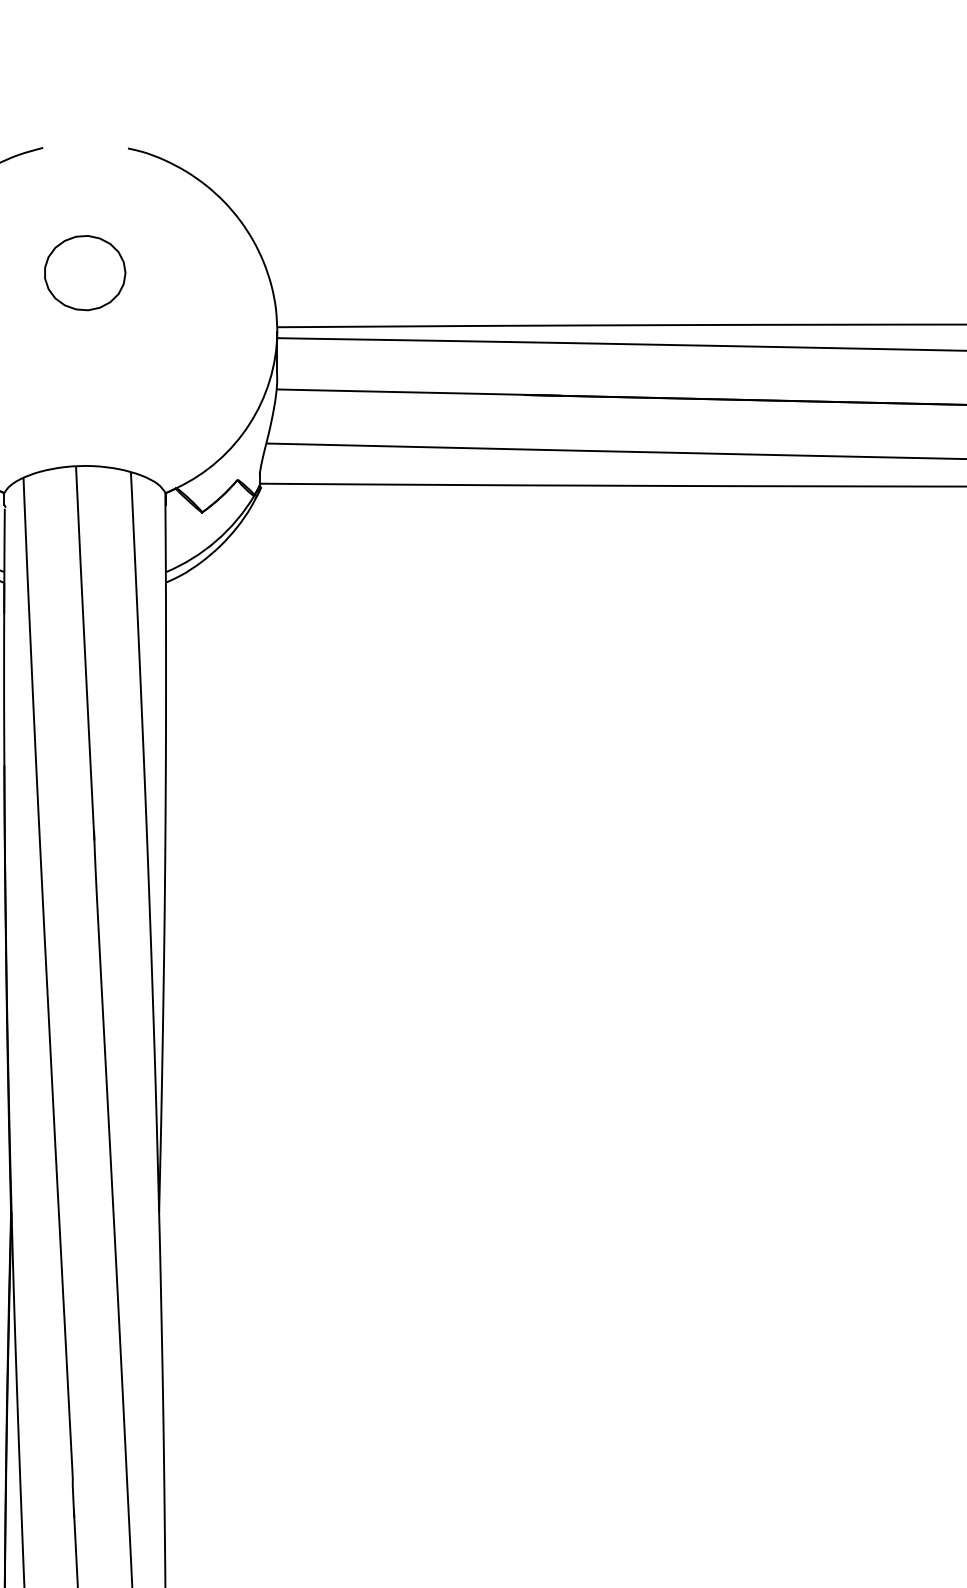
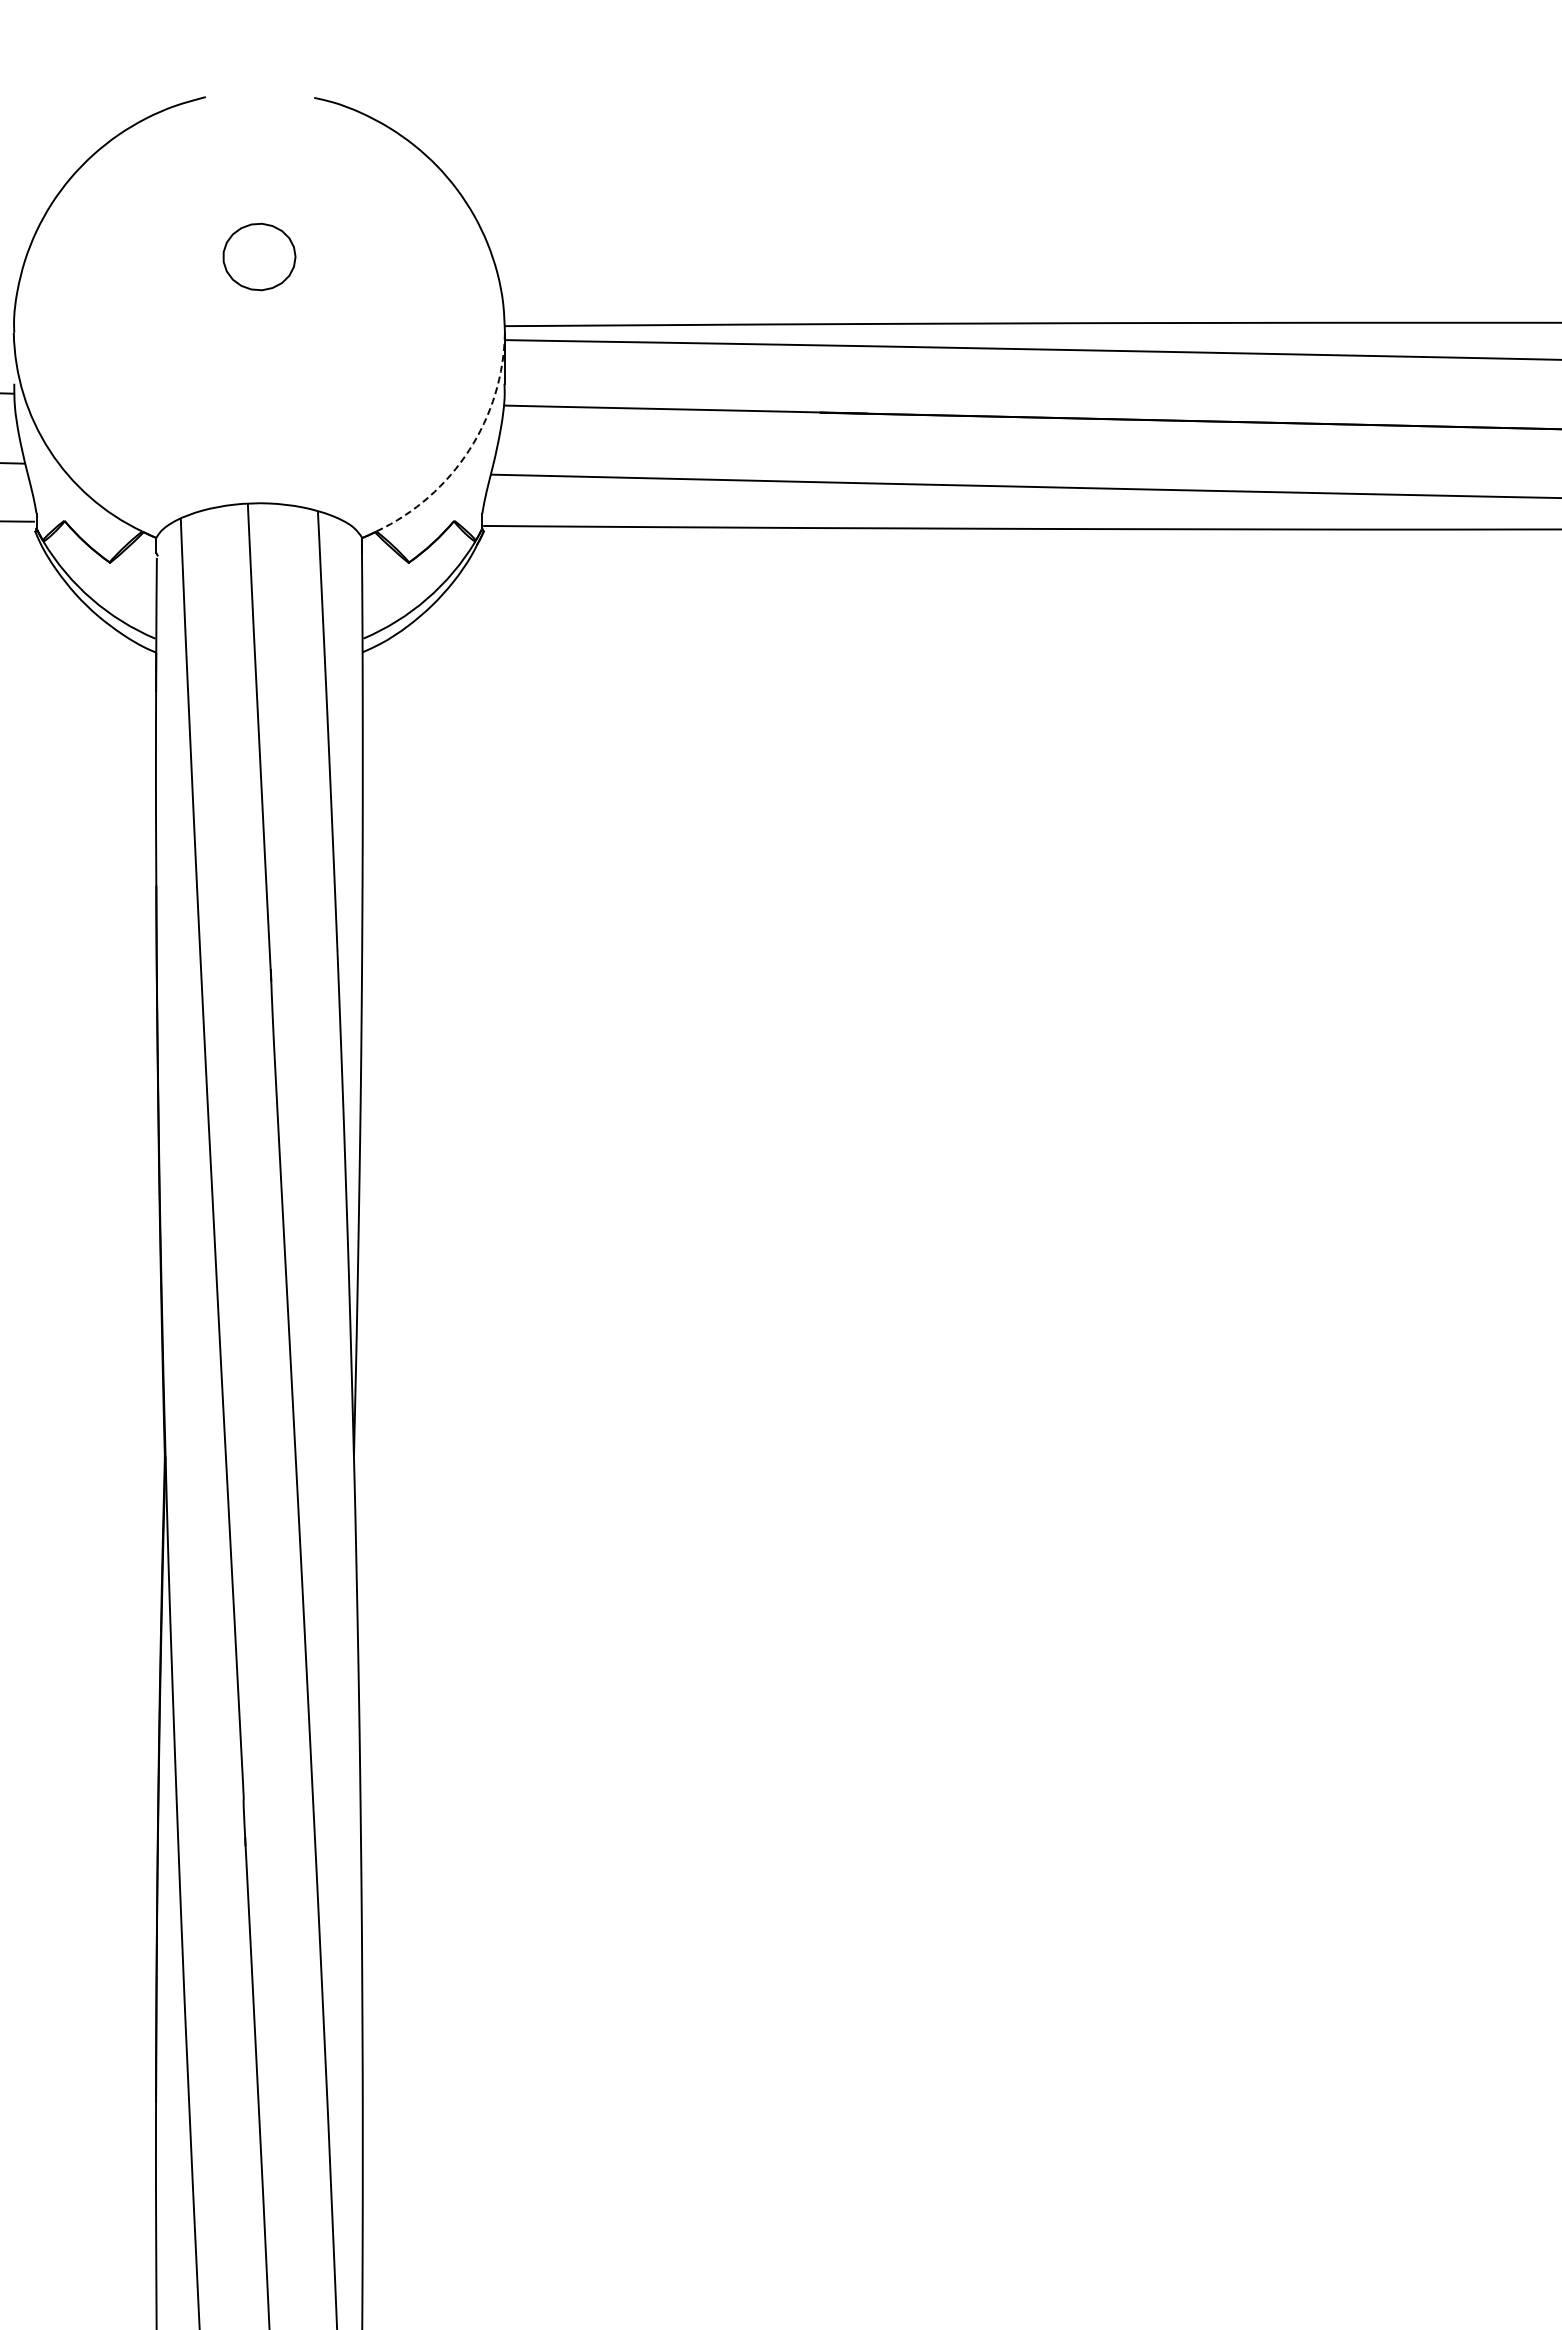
part: (85, 272) -> (259, 256), size x0.7
arc: (249, 424) -> (469, 450), solid -> dashed

